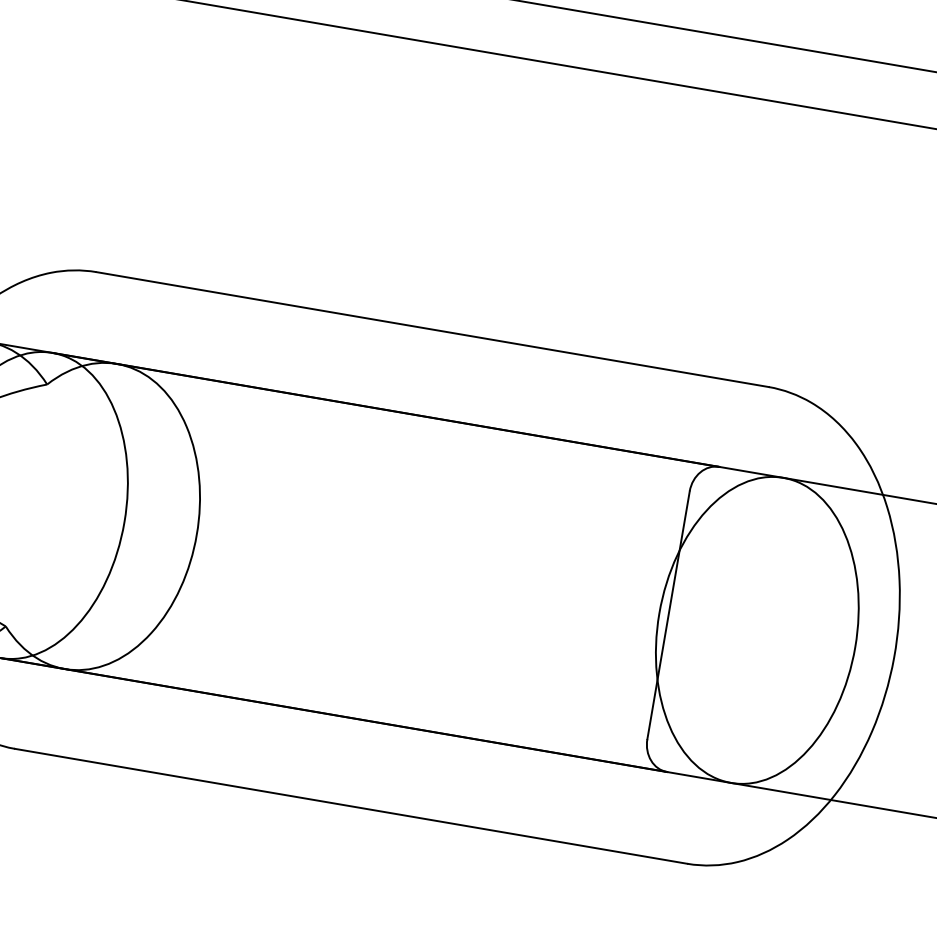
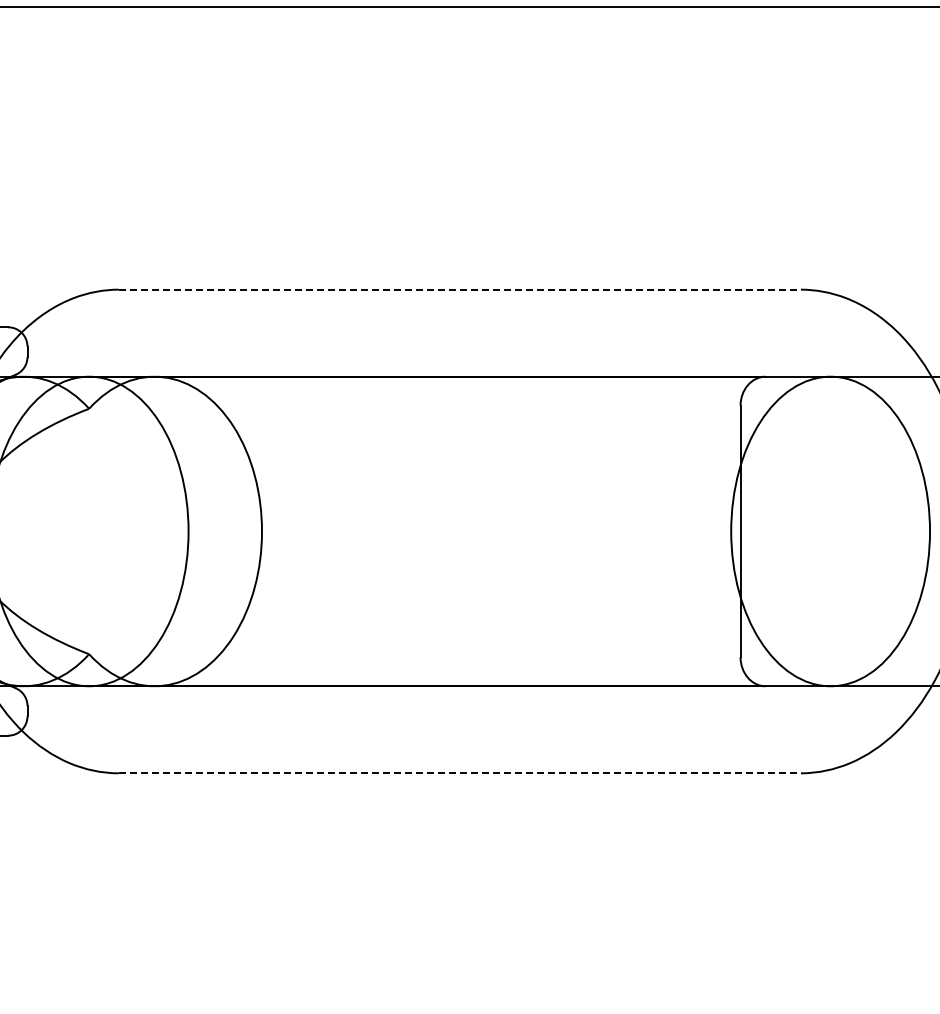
line: (433, 329) -> (460, 289), solid -> dashed
line: (351, 806) -> (460, 773), solid -> dashed

